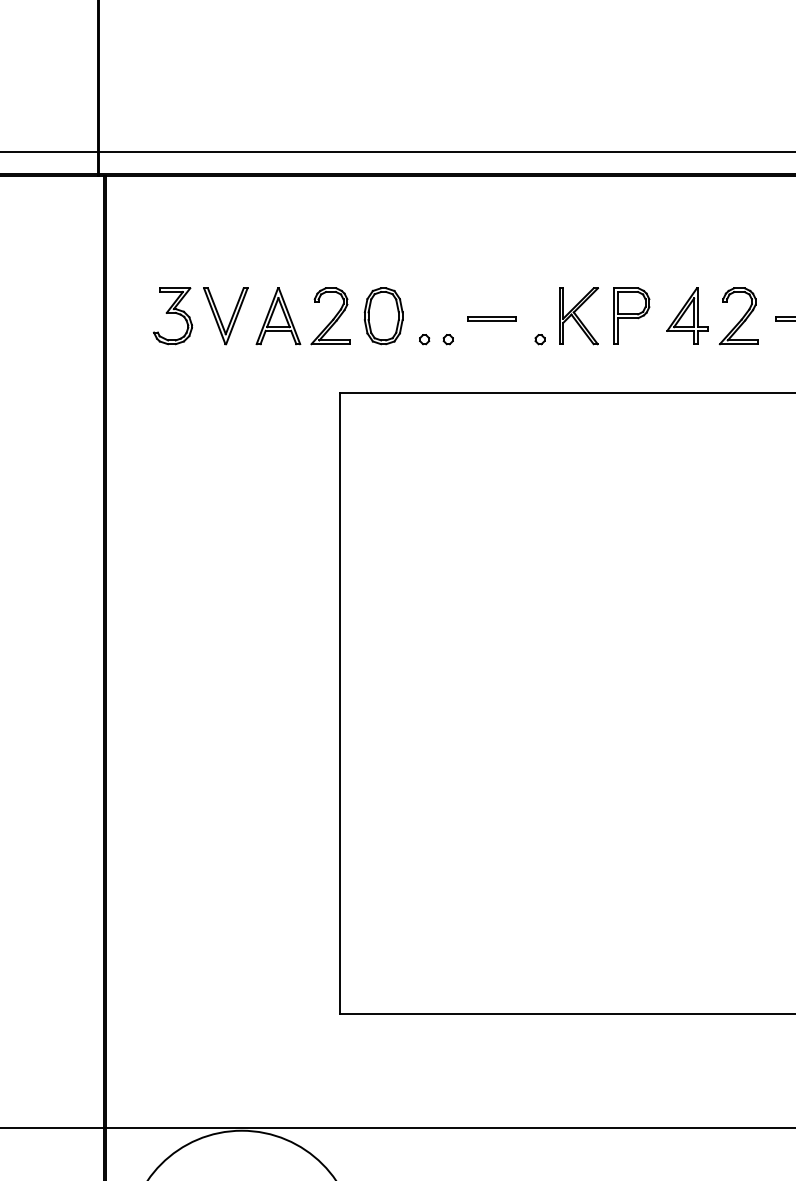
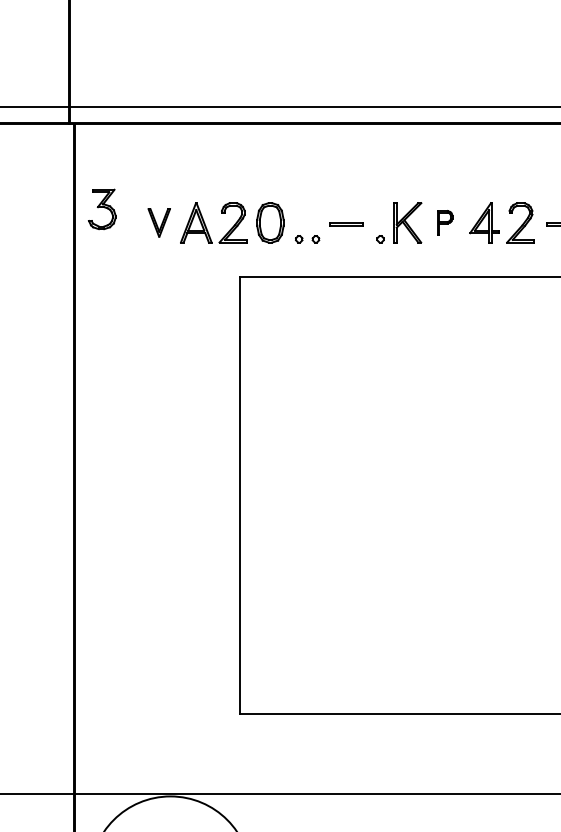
part: (631, 315) -> (444, 222), size x0.6
part: (172, 316) -> (101, 209), moved
part: (225, 316) -> (159, 223), size x0.7

